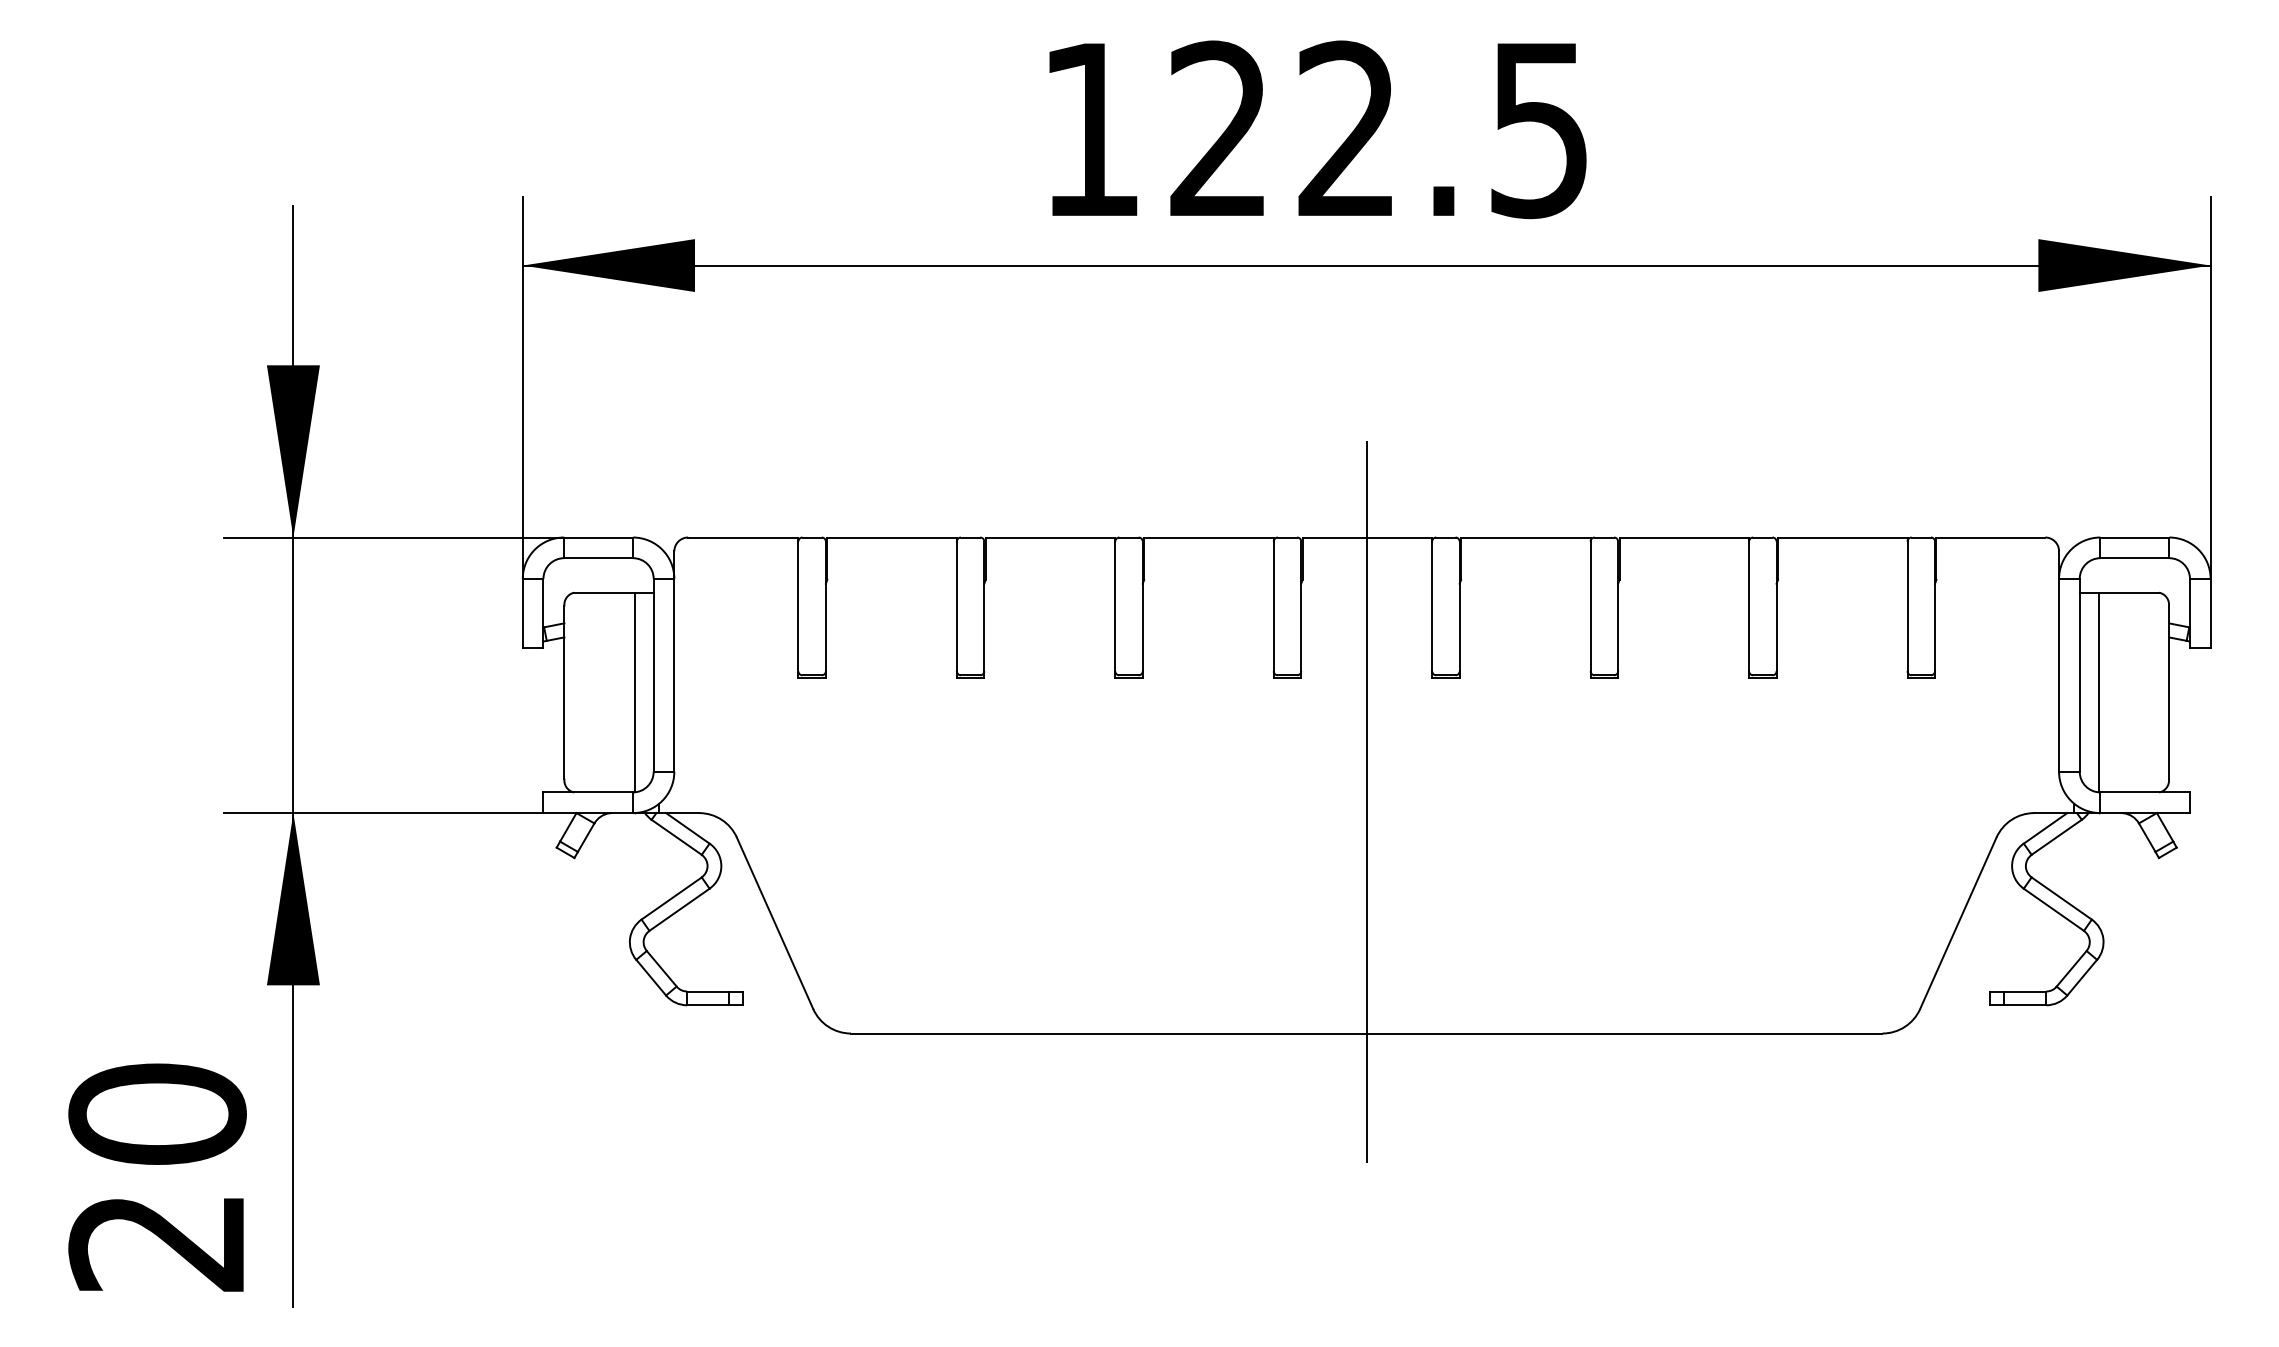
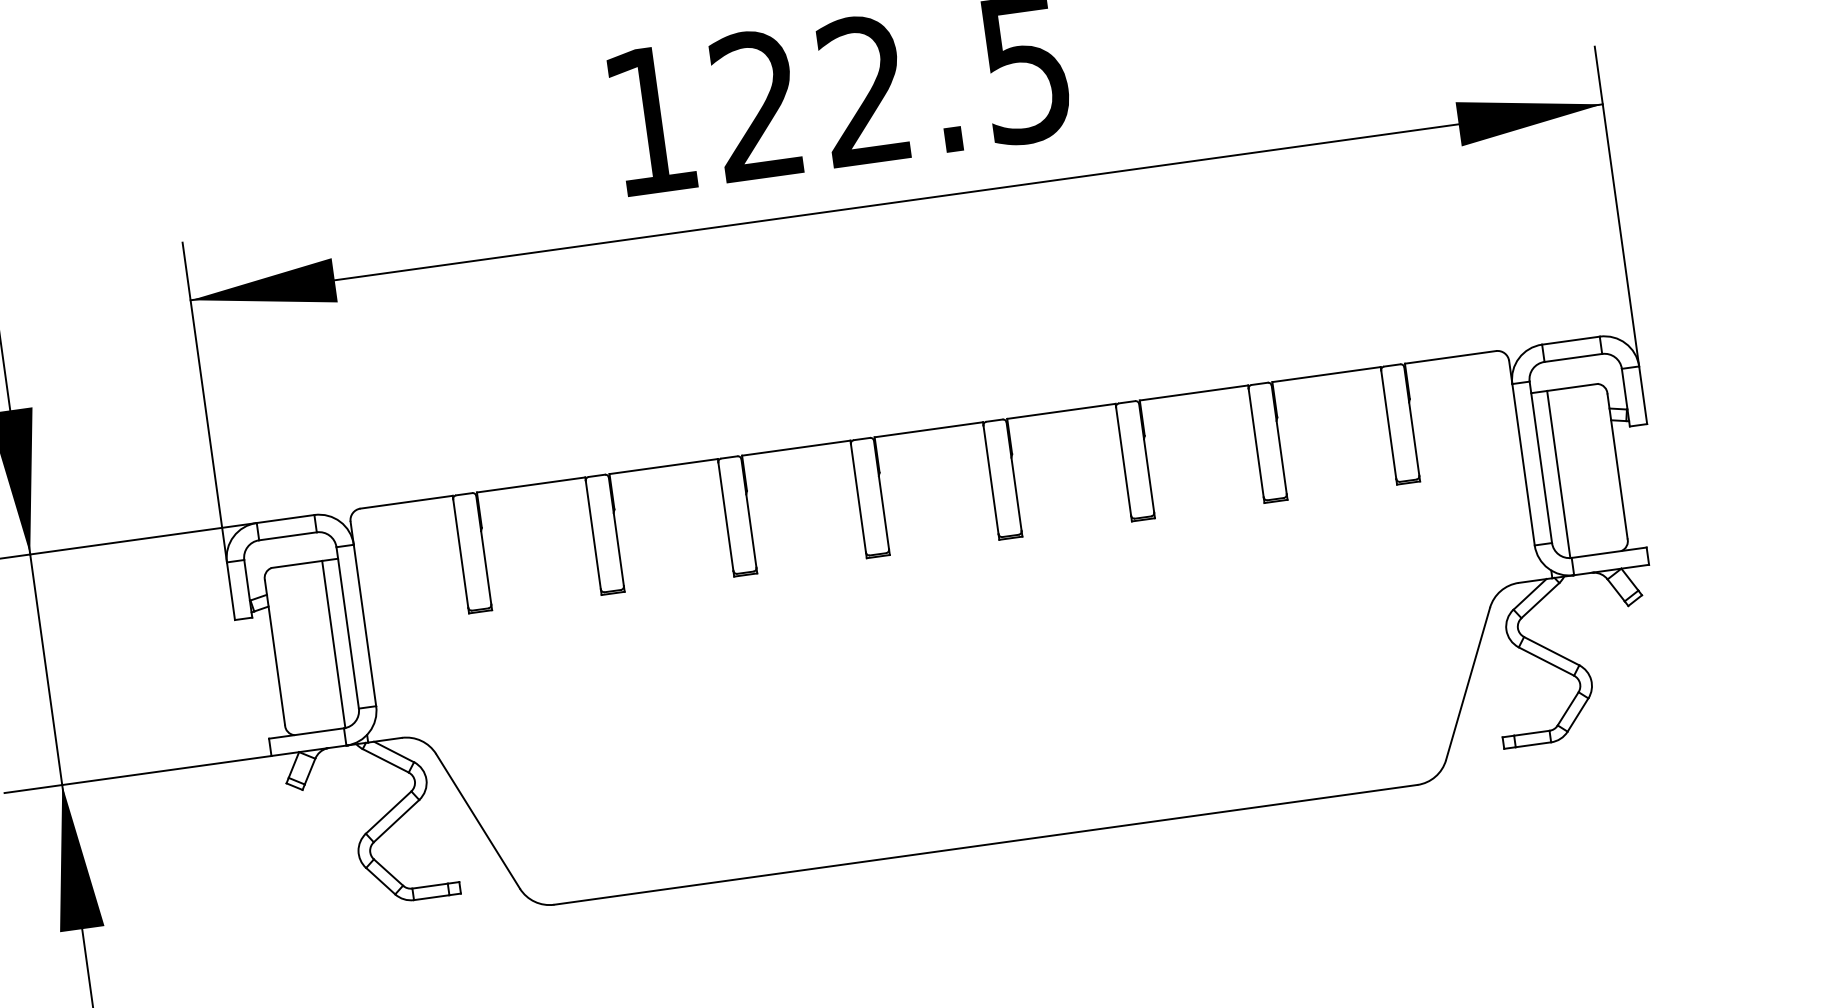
line: (1366, 801) -> (958, 650), removed

